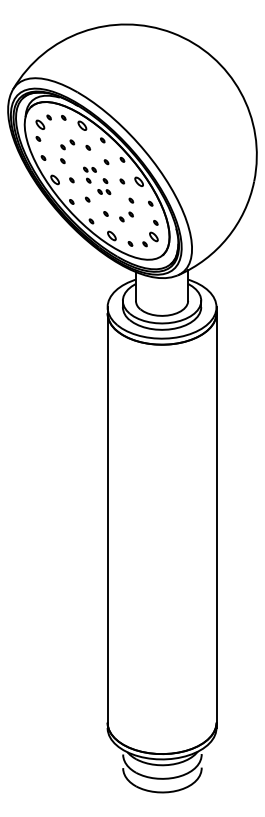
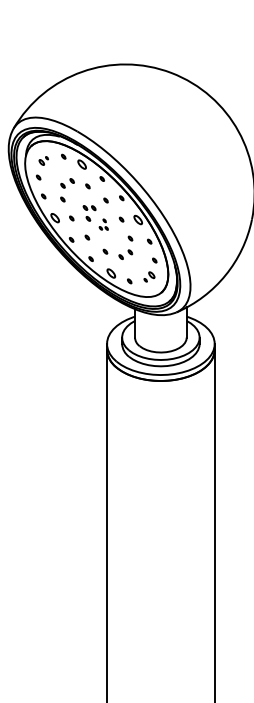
part: (43, 121) -> (43, 160), size x0.6
part: (104, 186) -> (103, 224), size x0.7
part: (150, 239) -> (149, 276), size x0.7

